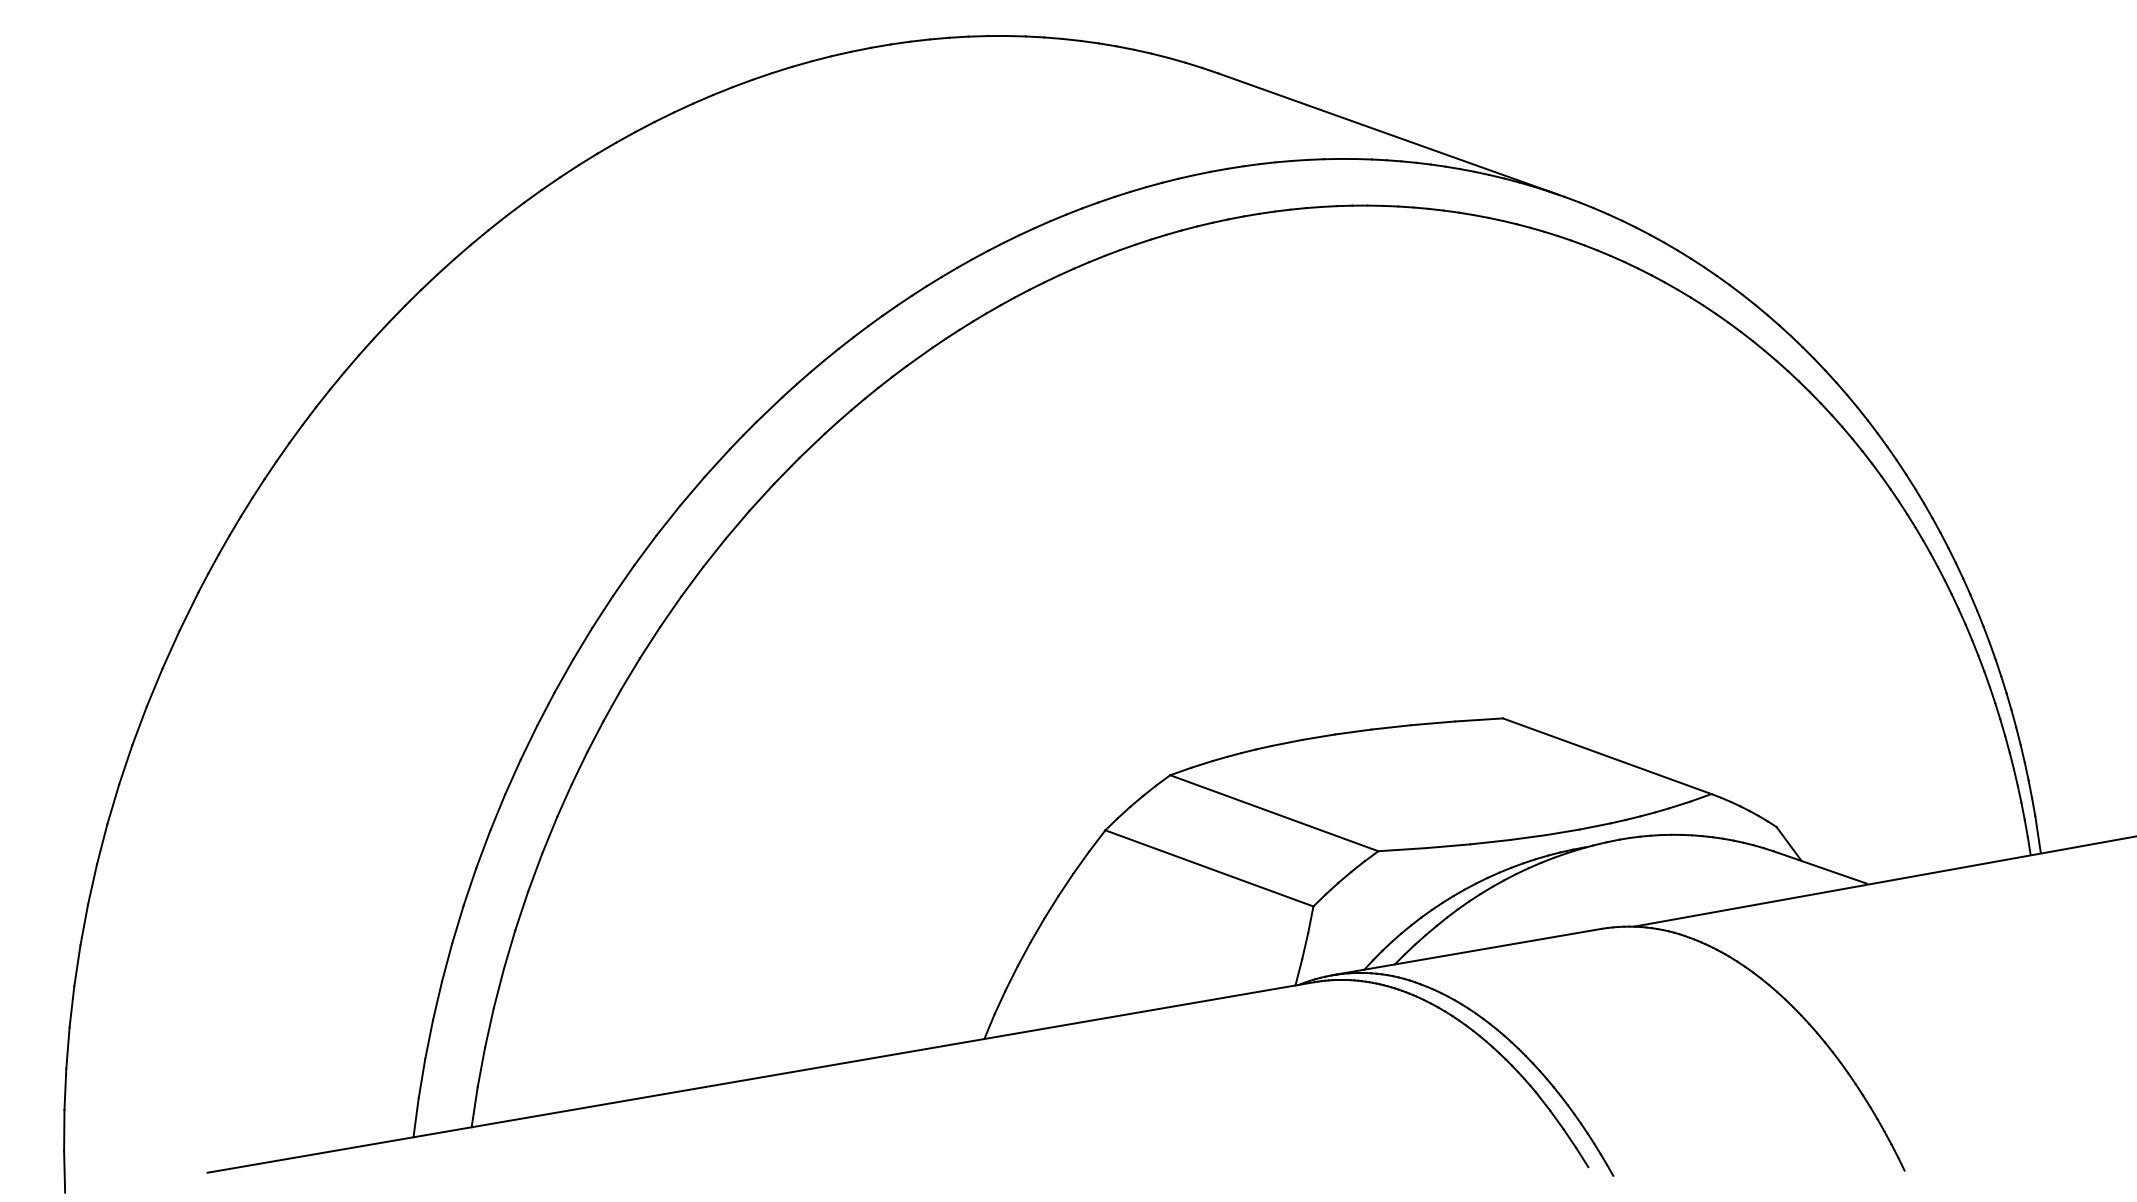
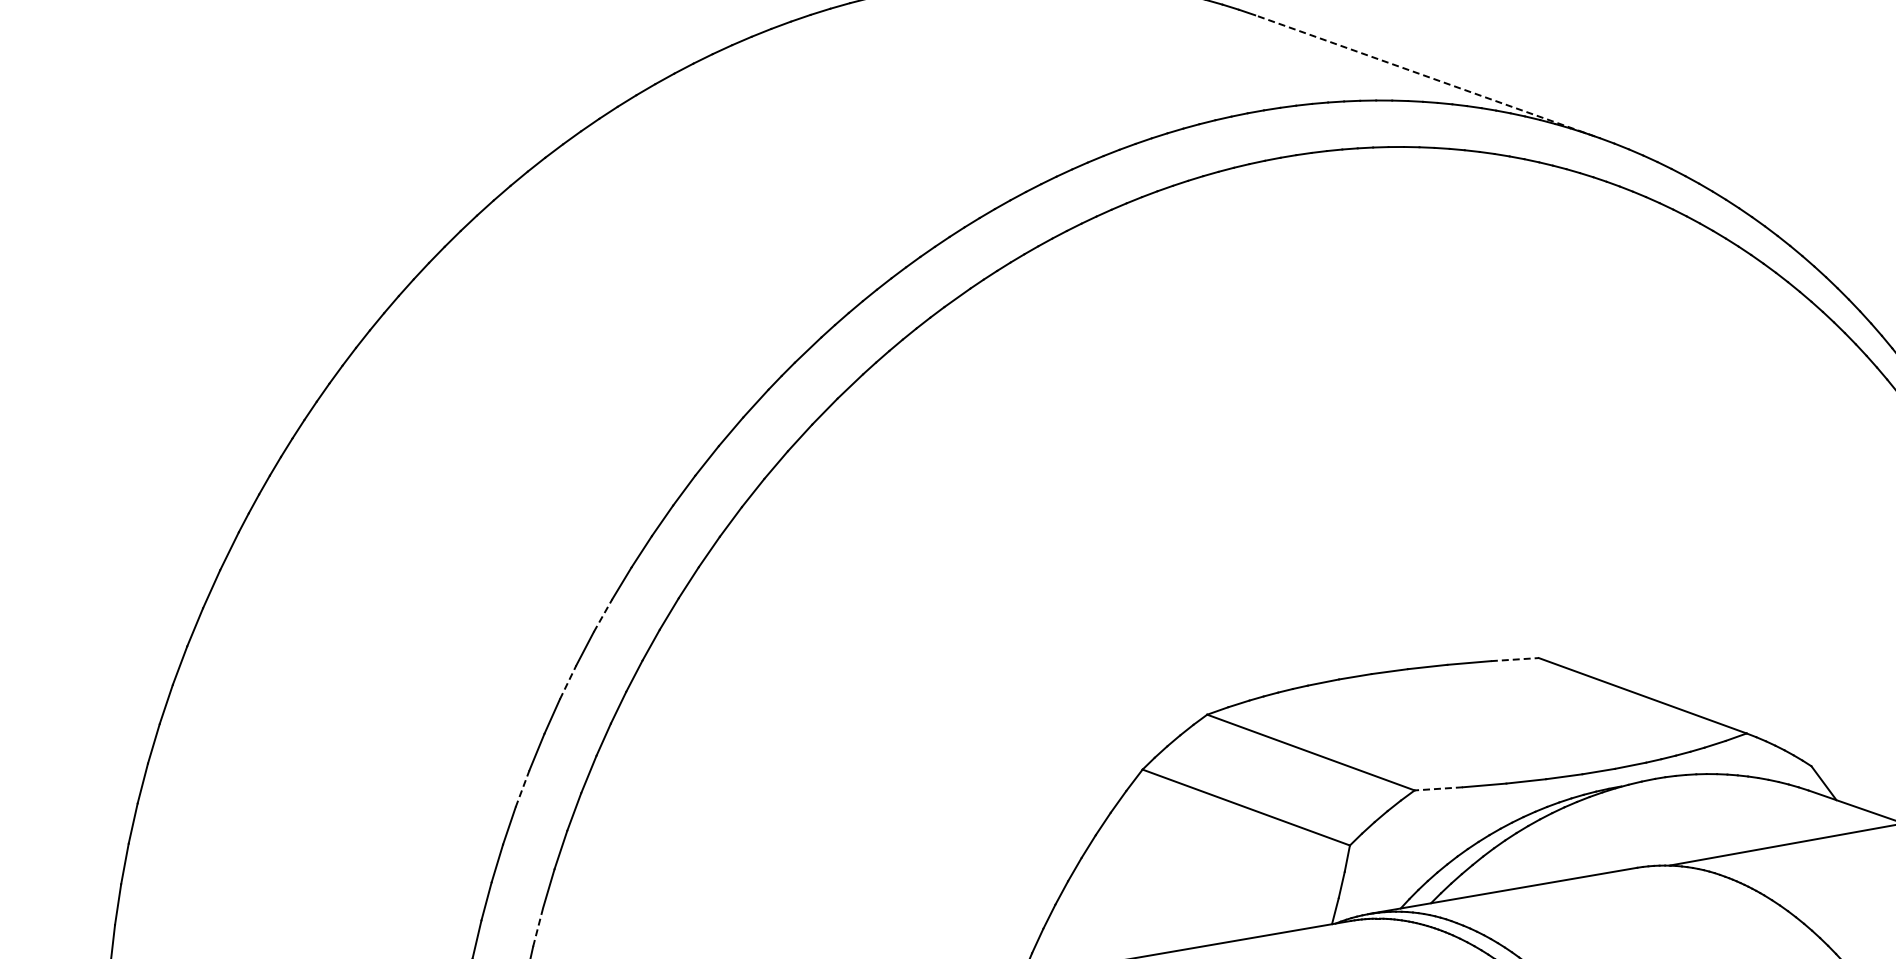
line: (1388, 134) -> (1424, 76), solid -> dashed
line: (564, 675) -> (603, 615), solid -> dashed
line: (1479, 719) -> (1515, 659), solid -> dashed
line: (528, 742) -> (567, 682), solid -> dashed
line: (483, 849) -> (522, 788), solid -> dashed
line: (1402, 849) -> (1438, 788), solid -> dashed
line: (499, 988) -> (538, 927), solid -> dashed

